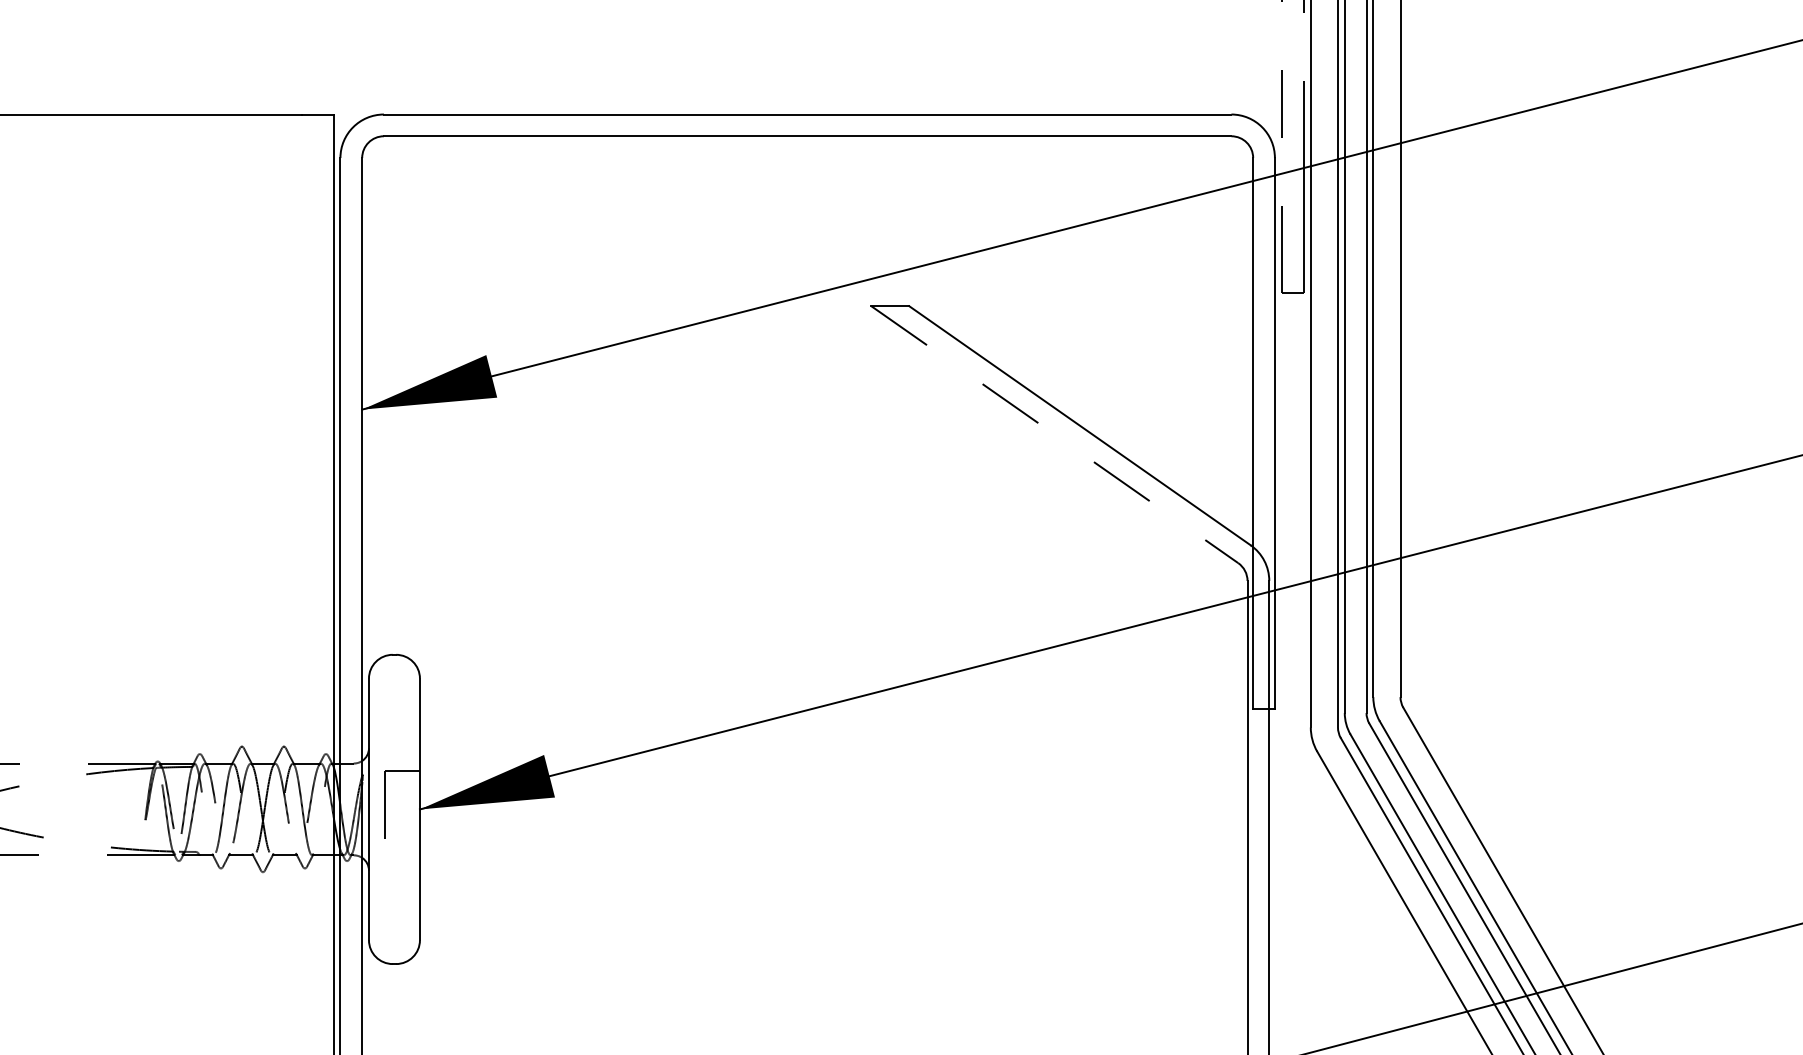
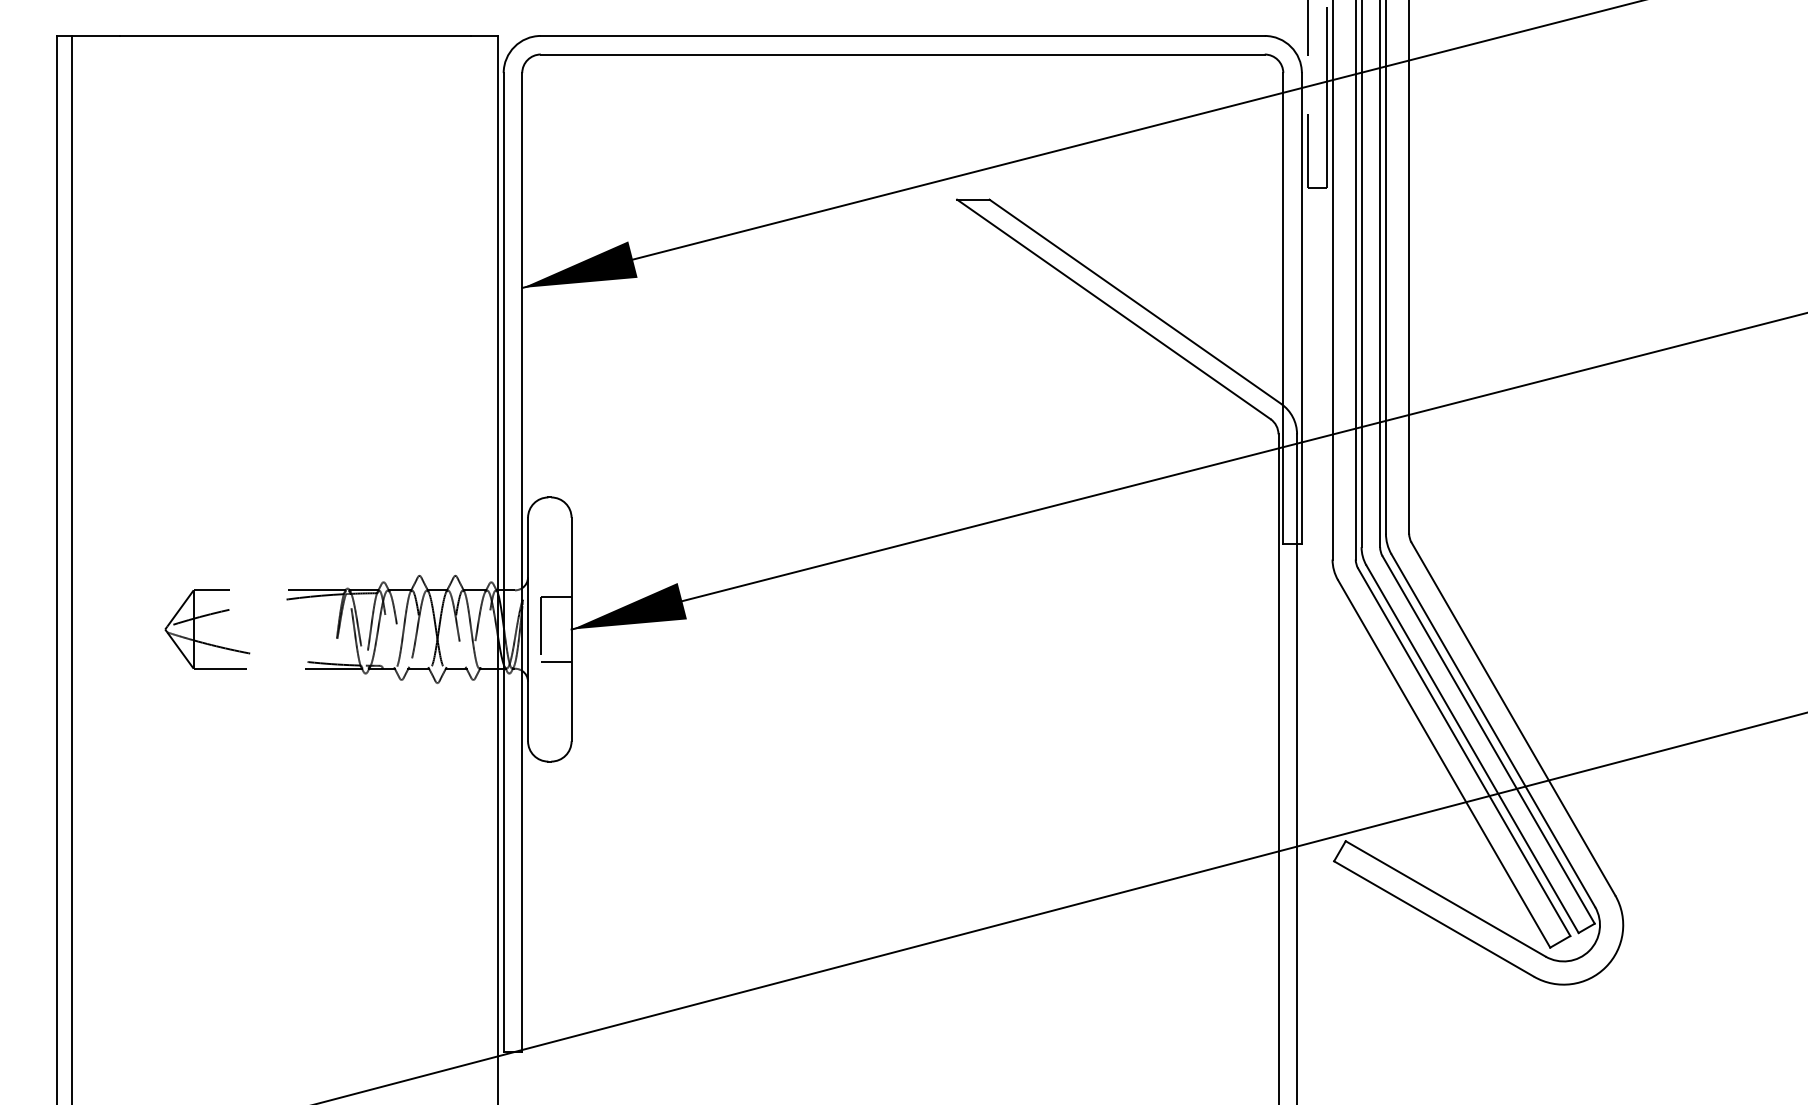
line: (1055, 434) -> (1114, 309), dashed -> solid
line: (402, 848) -> (556, 662), added

